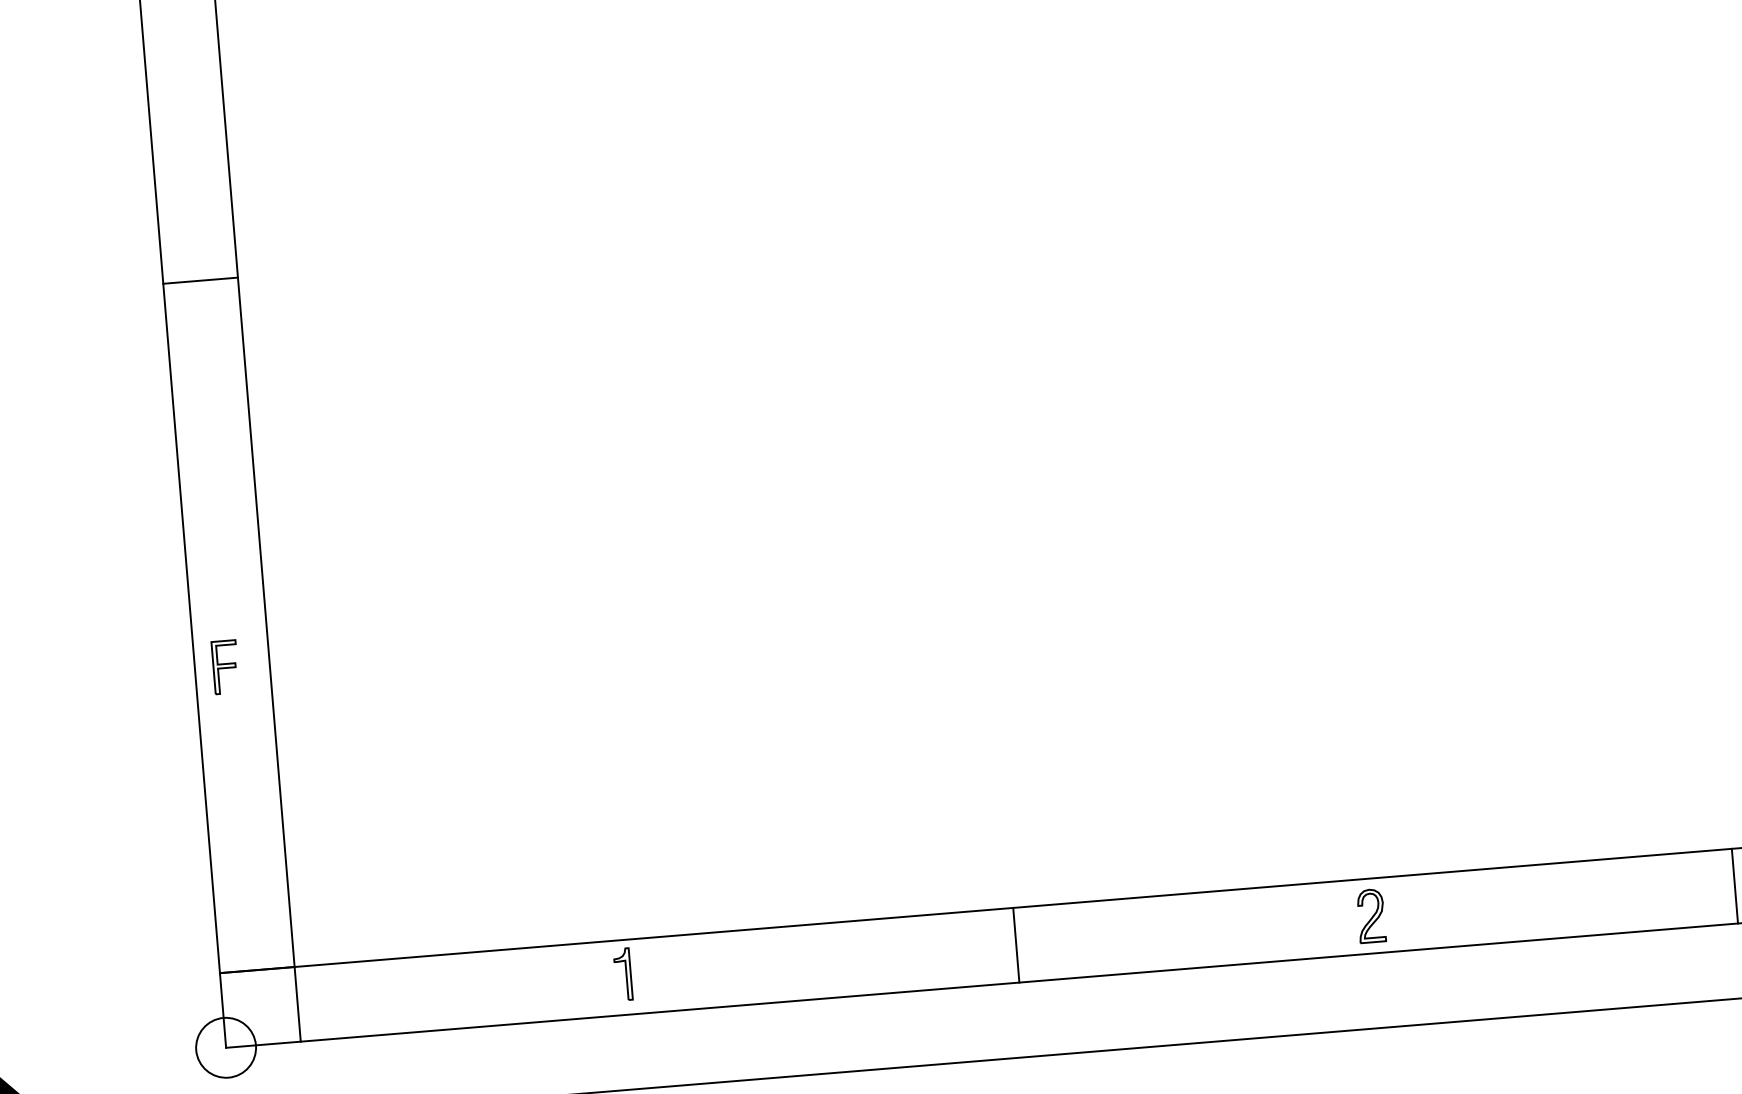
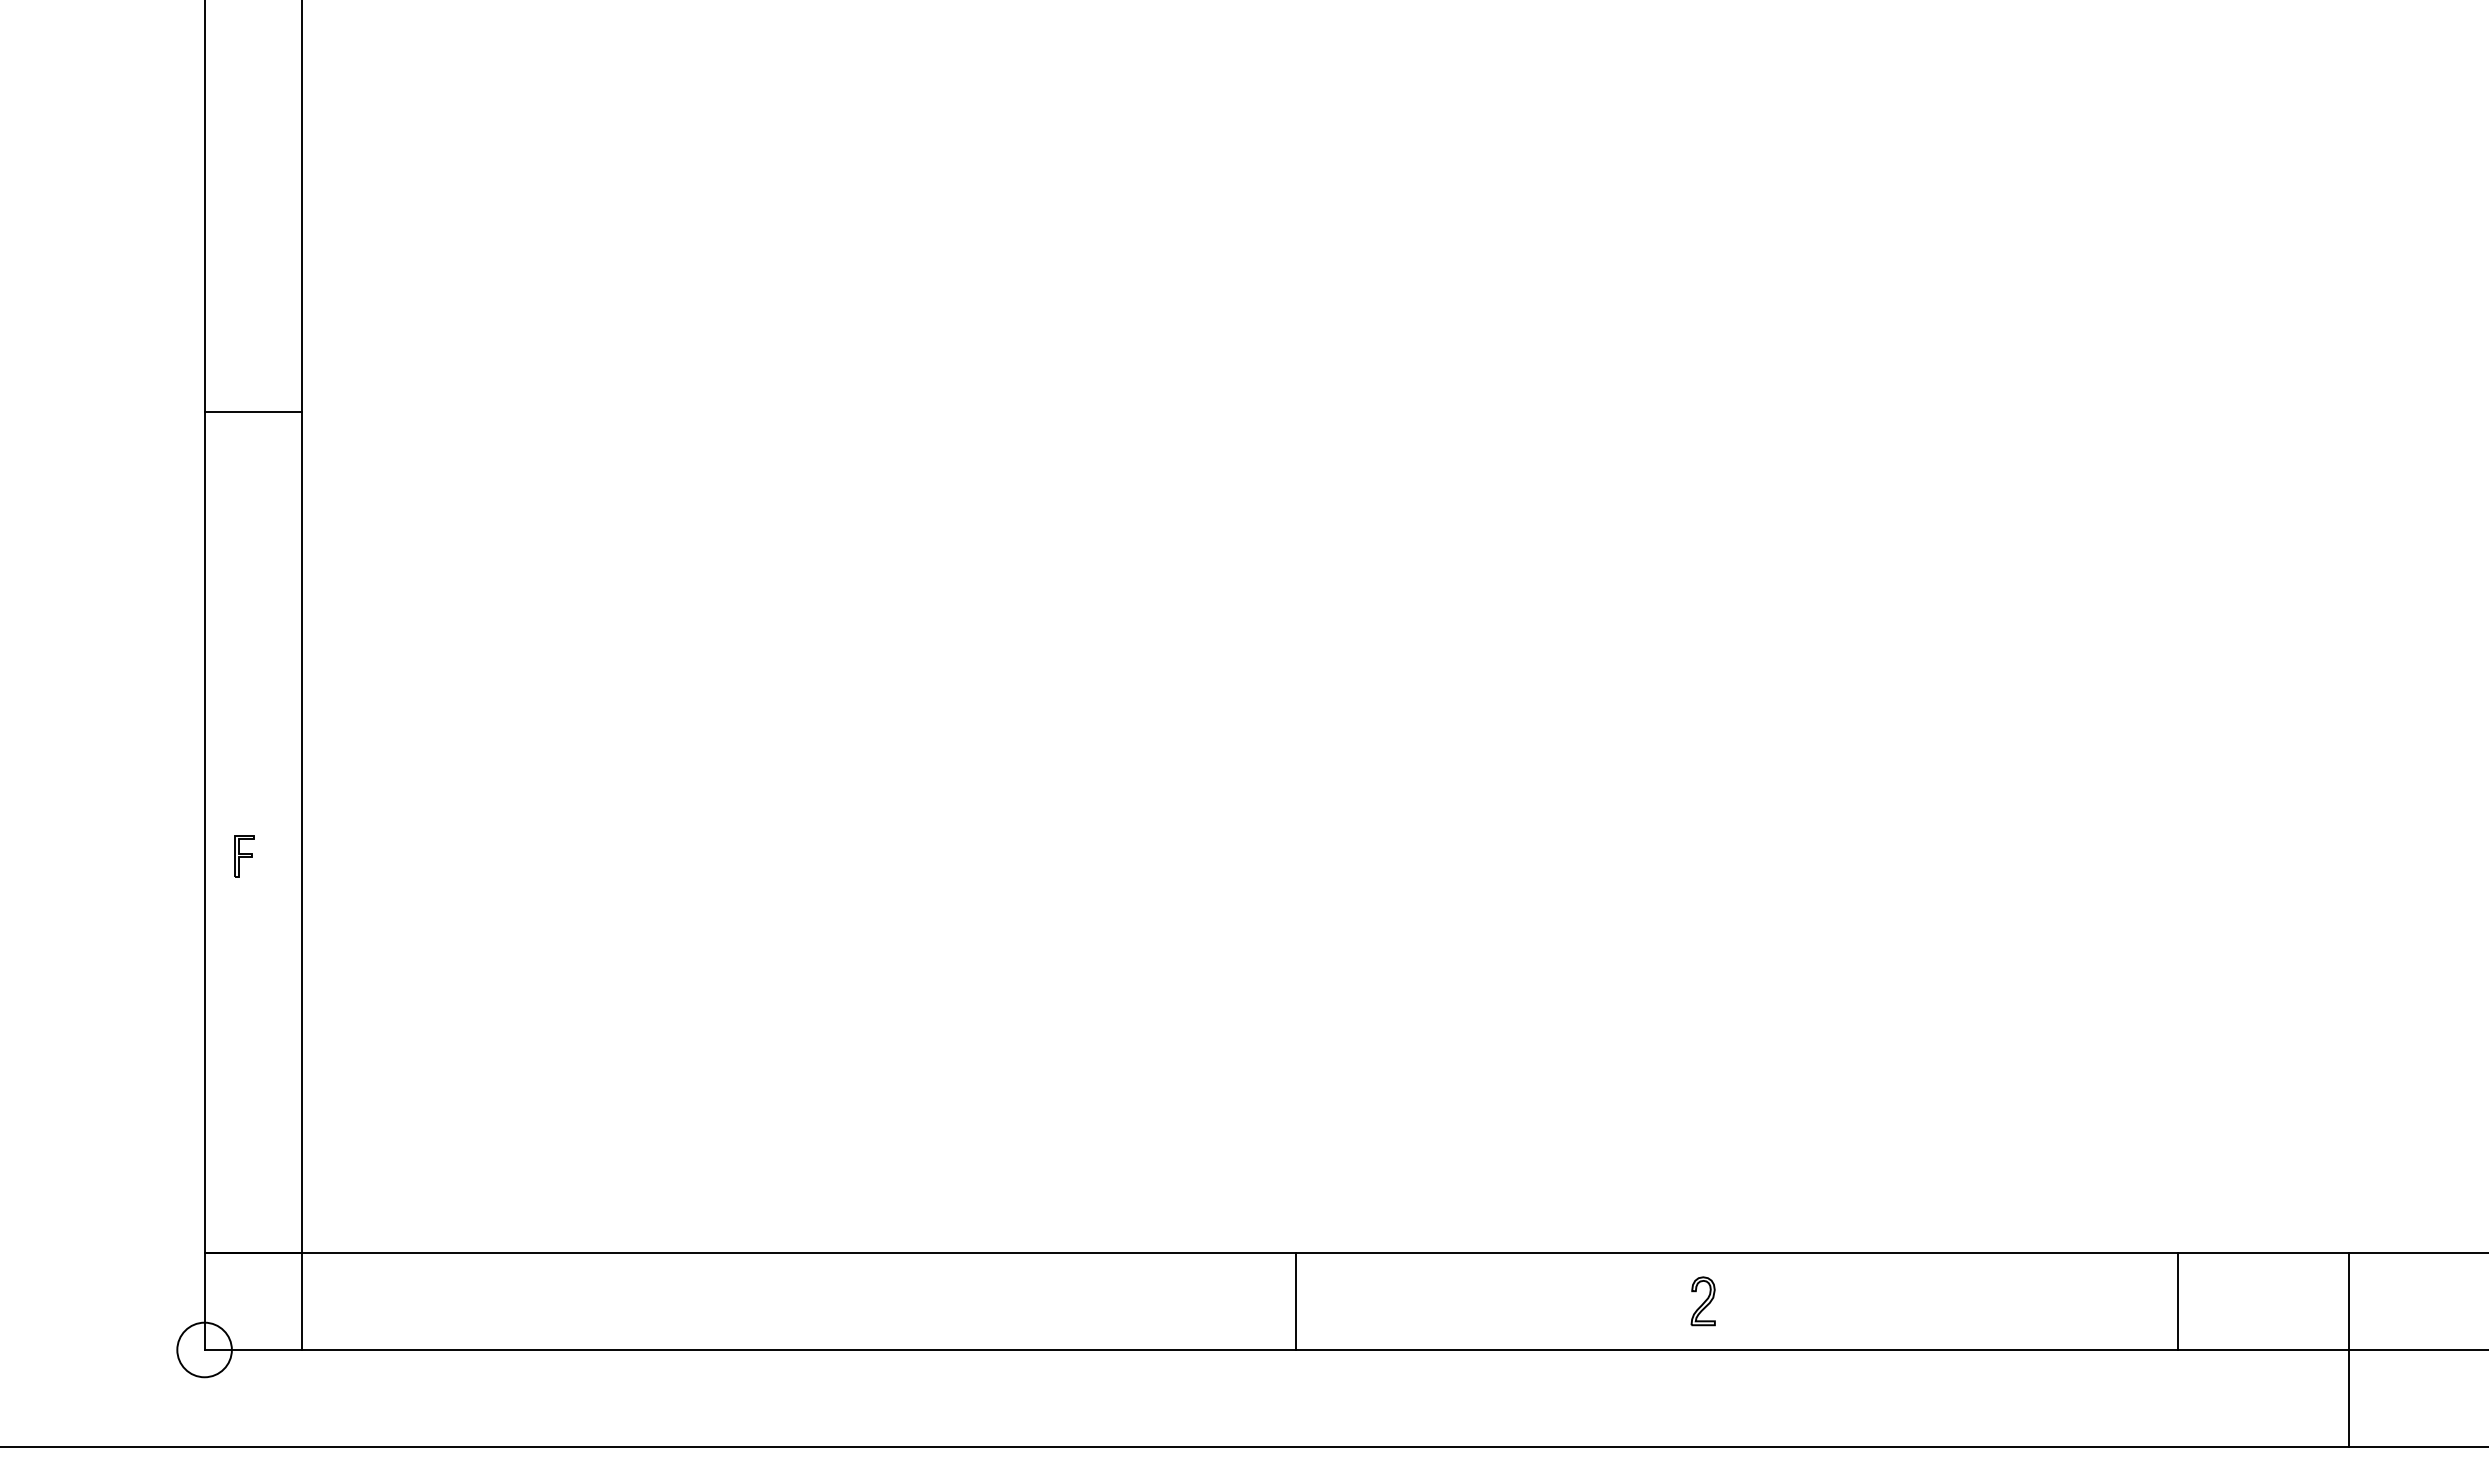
line: (200, 280) -> (253, 411), moved
part: (225, 667) -> (244, 856), size x0.6
part: (1370, 916) -> (1702, 1301), size x0.7
line: (1016, 944) -> (1296, 1300), moved
part: (622, 973) -> (726, 1296), removed
circle: (225, 1047) -> (204, 1349), size x0.7

